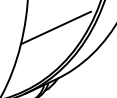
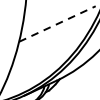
line: (55, 28) -> (56, 24), solid -> dashed

